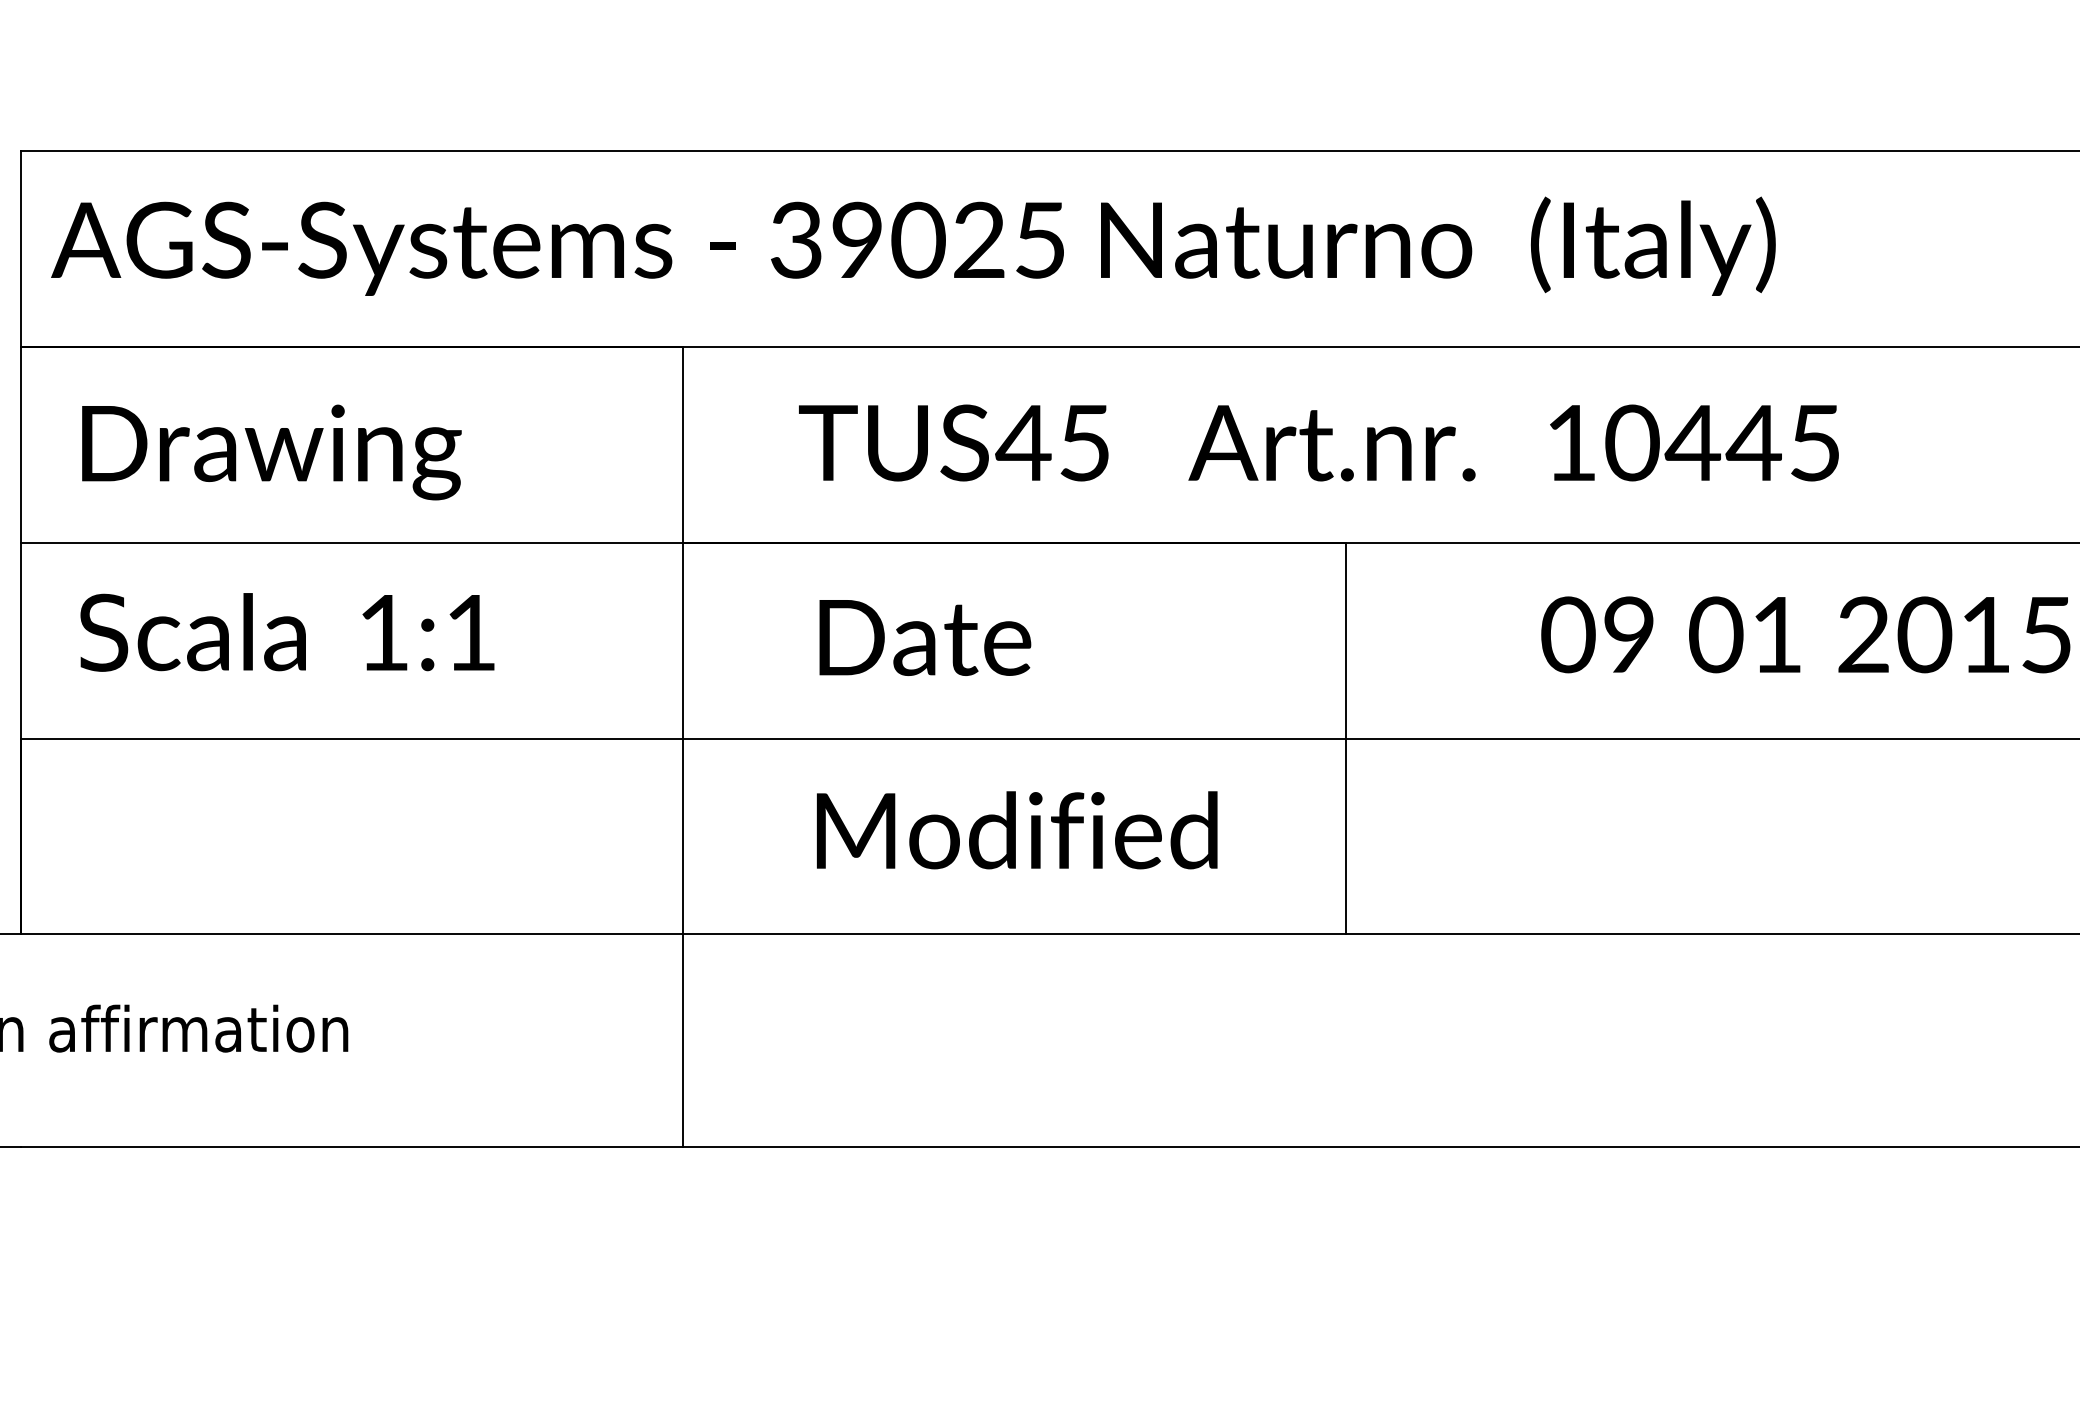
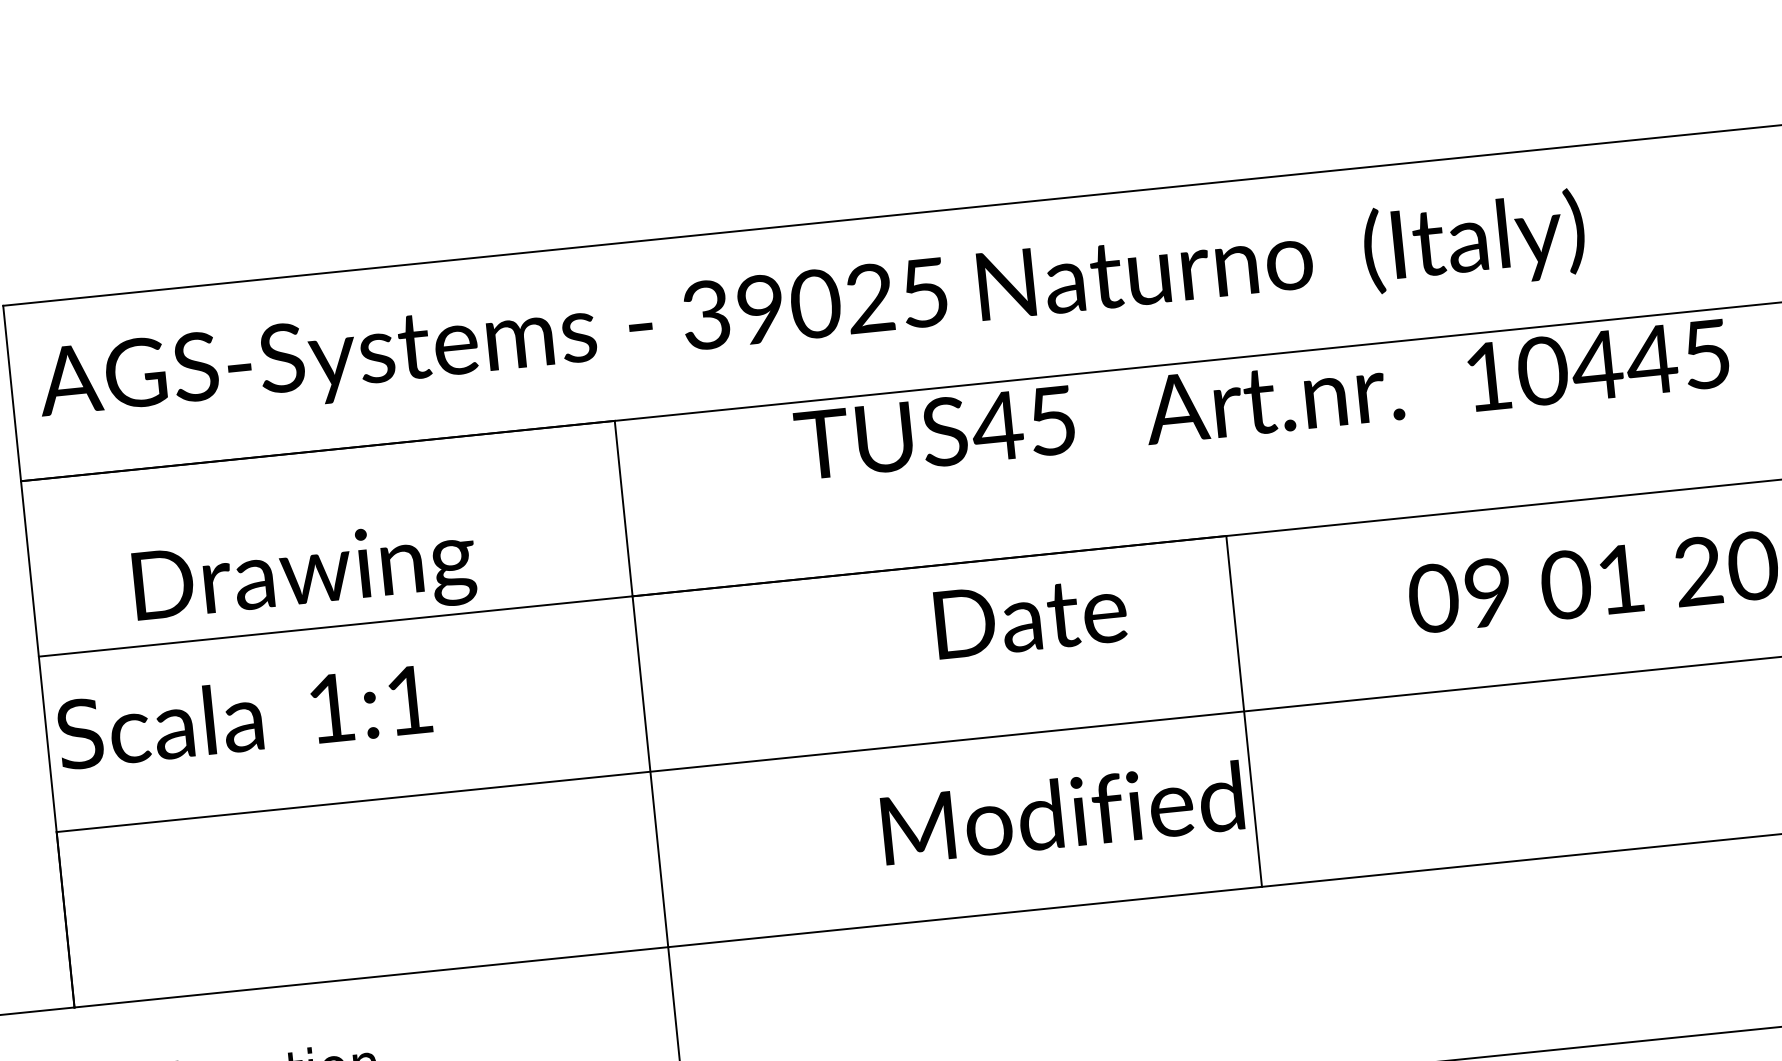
text: (1318, 442) -> (1261, 399), moved
text: (271, 452) -> (304, 577), moved
text: (287, 632) -> (244, 716), moved
text: (925, 637) -> (1031, 616), moved
text: (1017, 830) -> (1062, 813), moved

